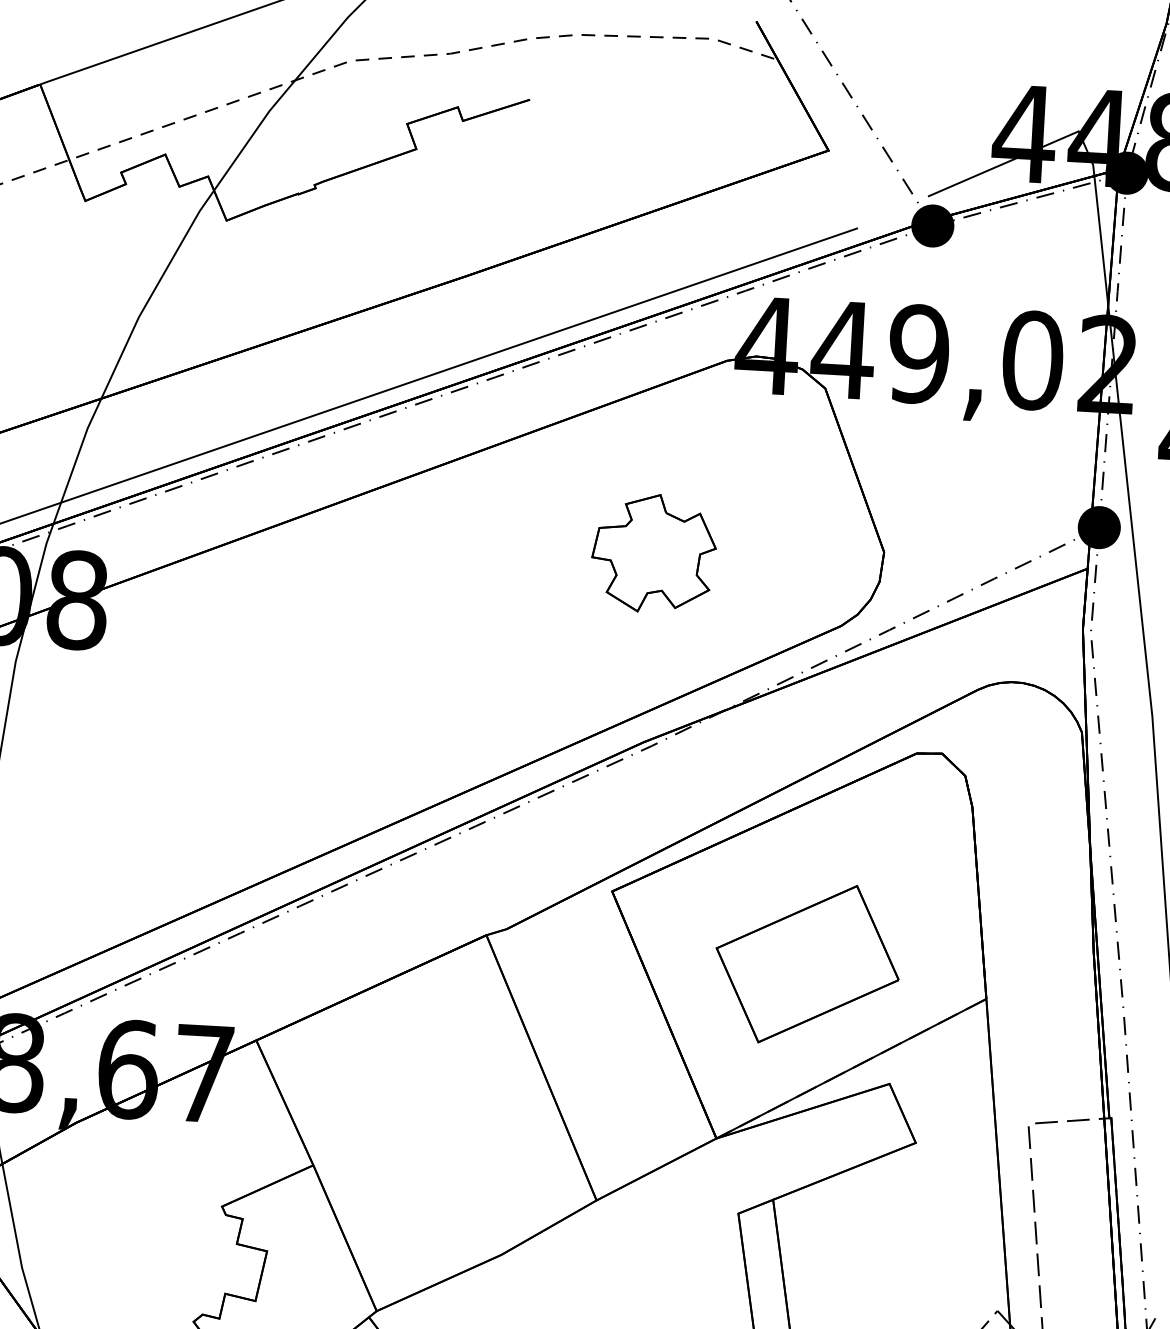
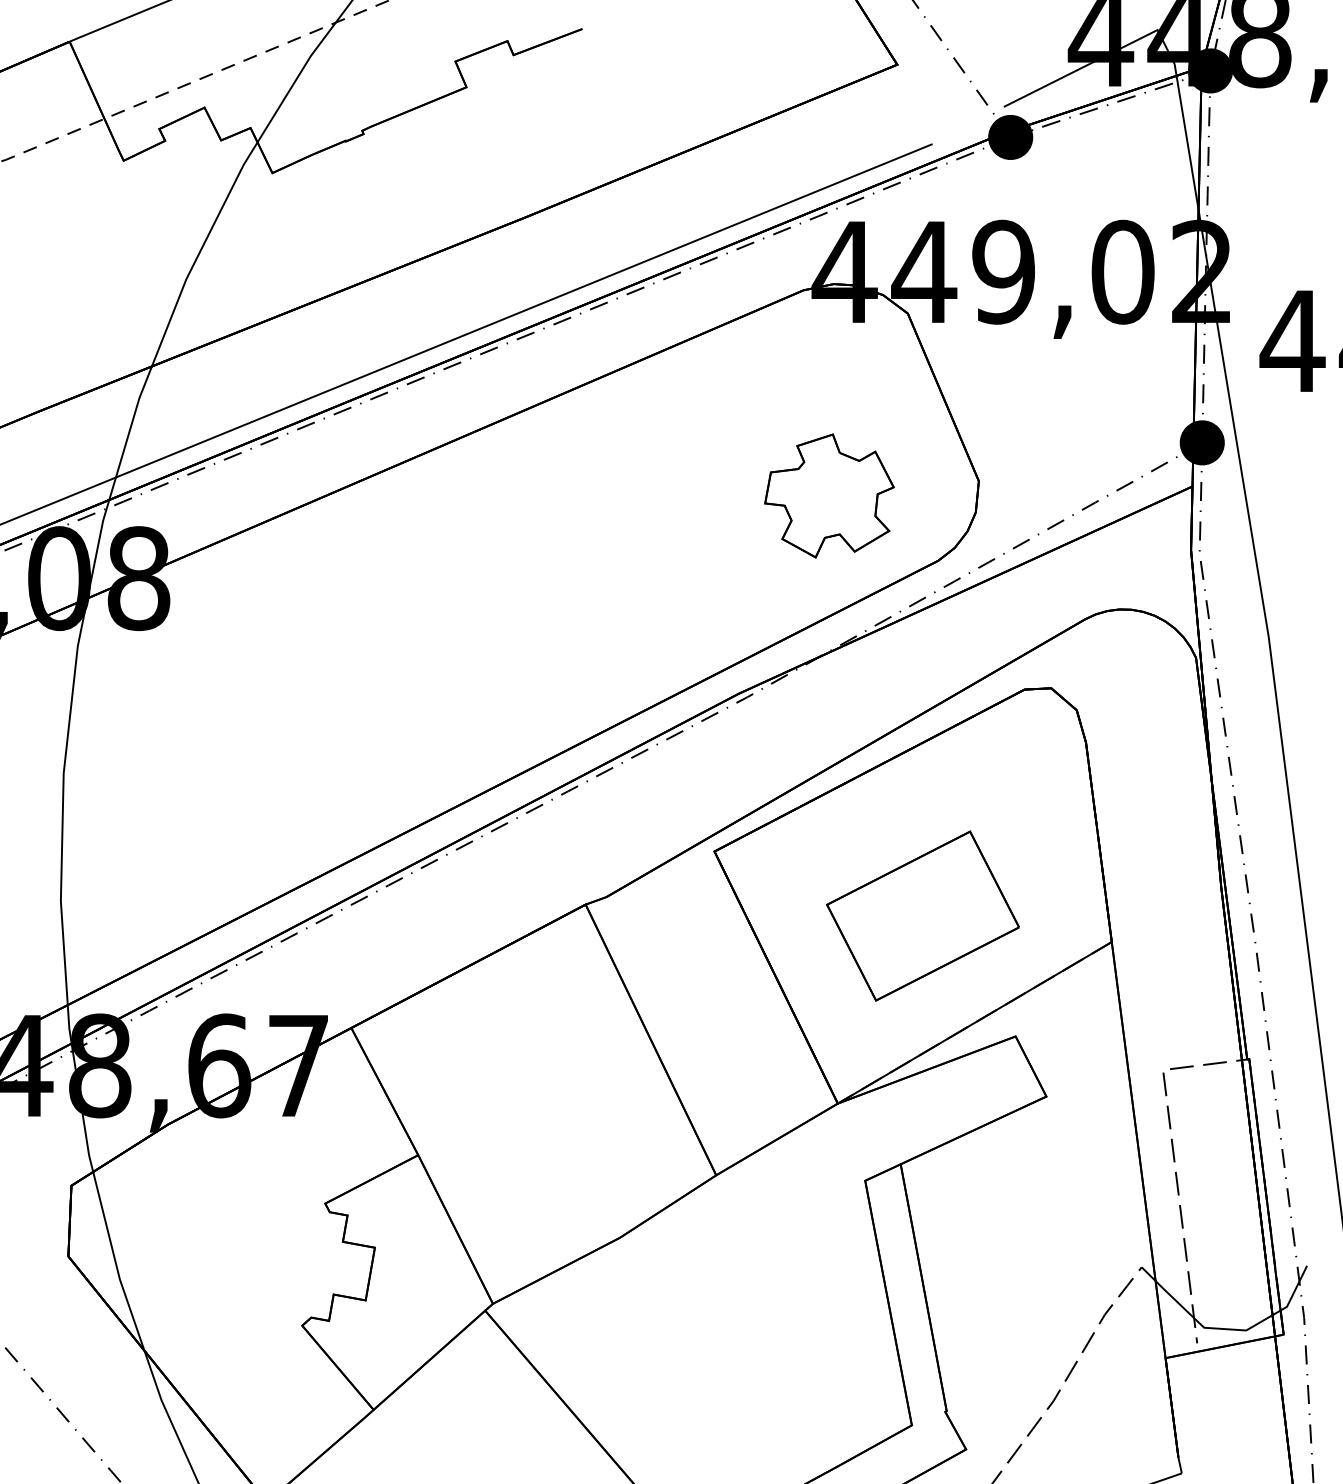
part: (654, 553) -> (829, 495), moved

